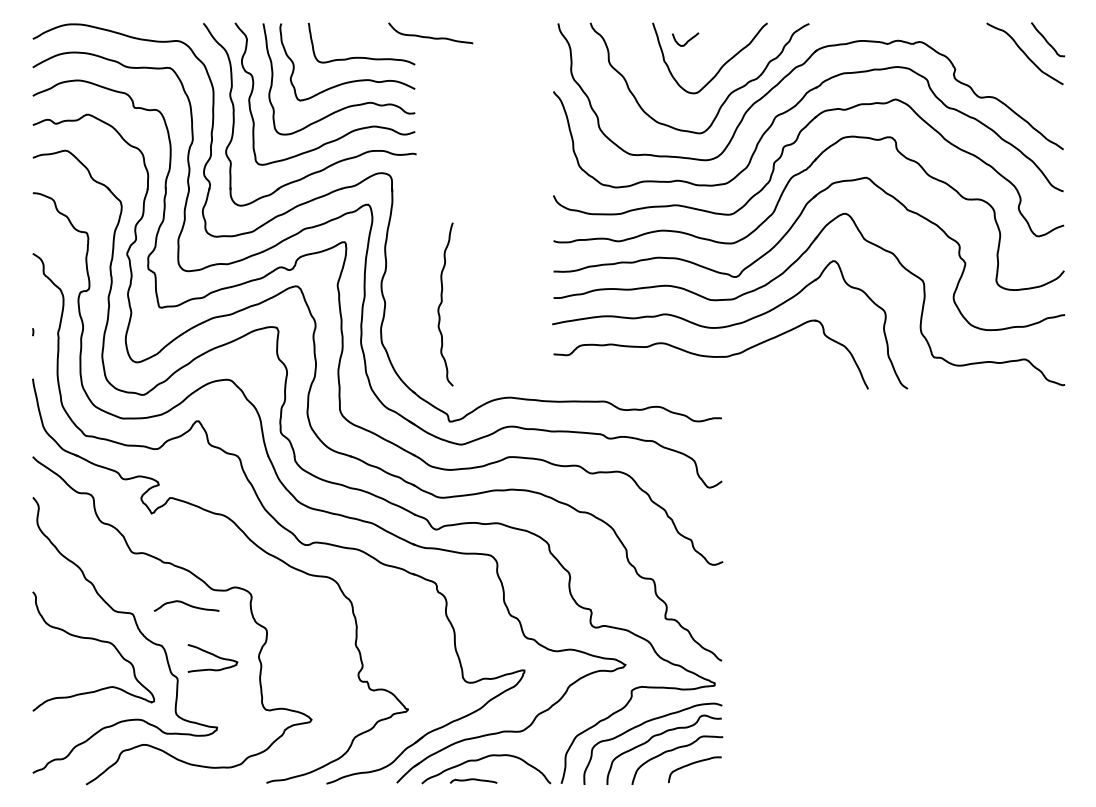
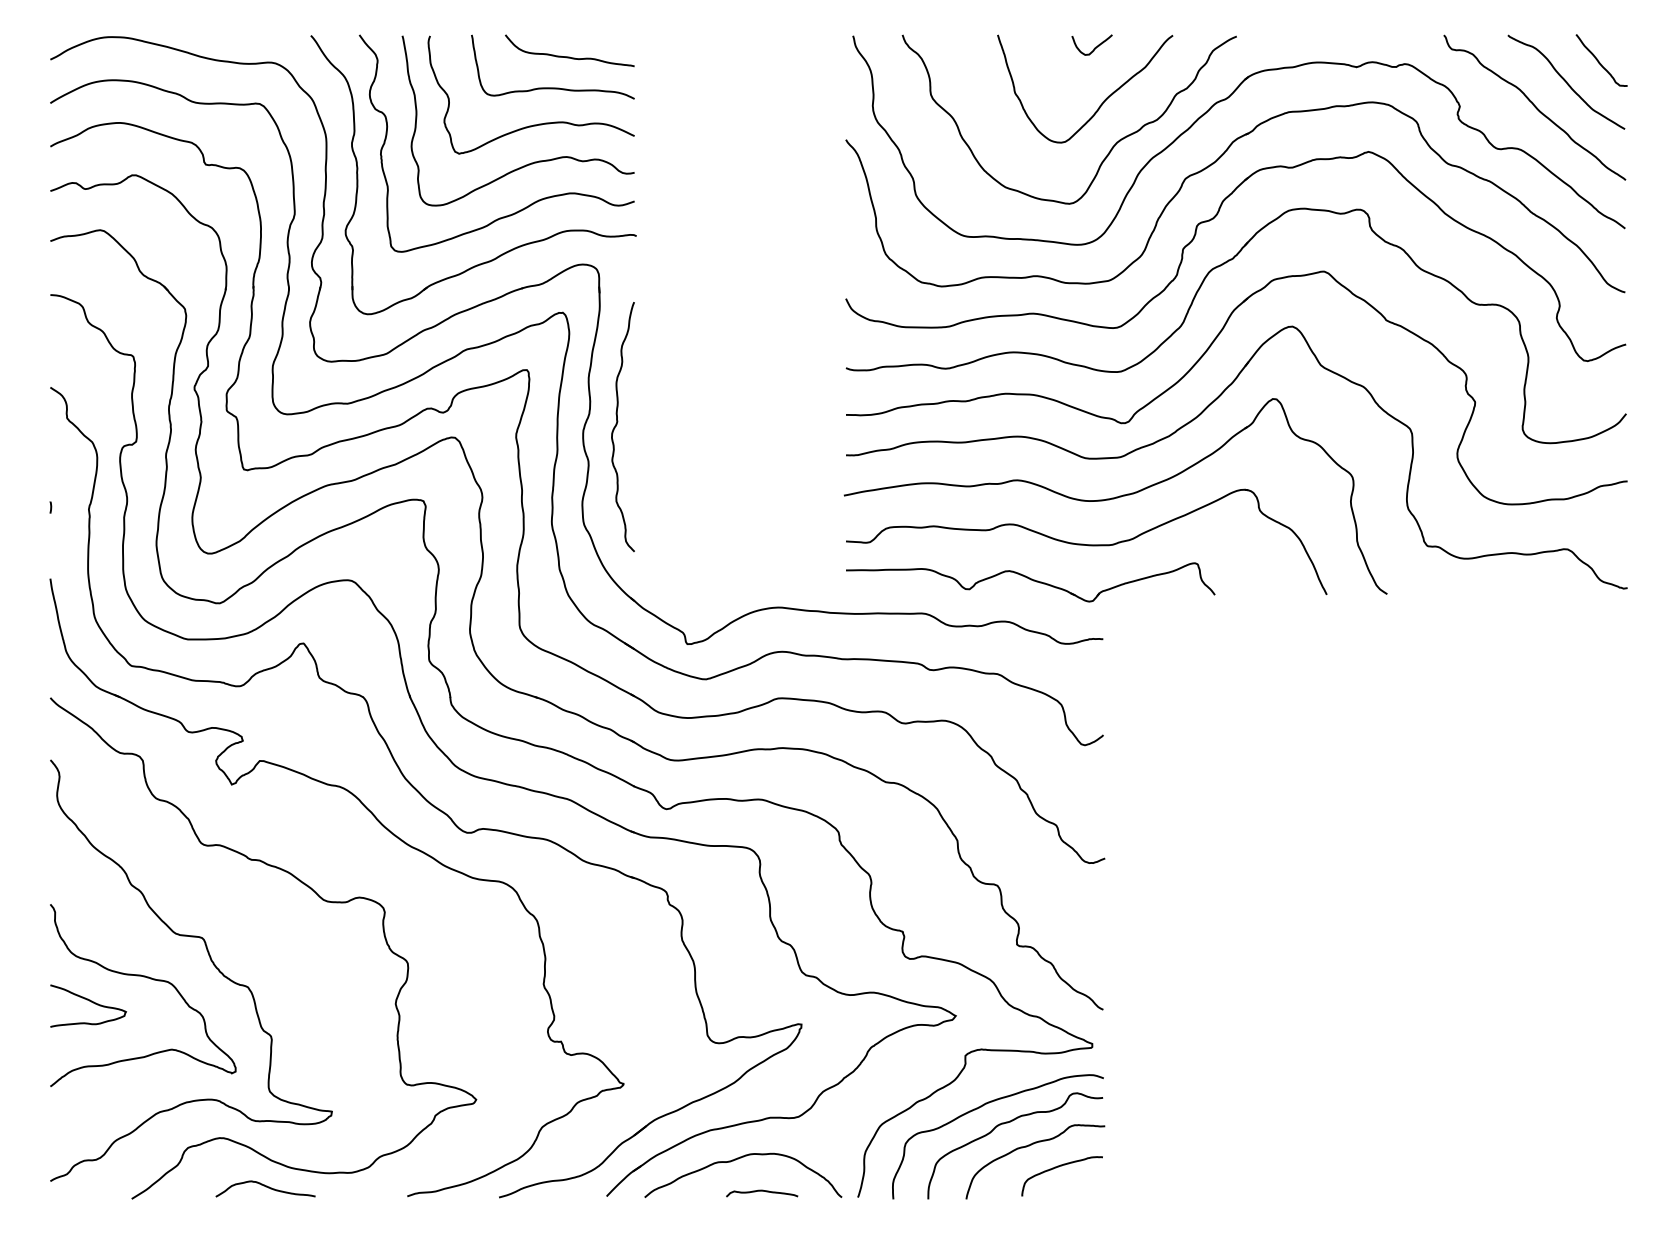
curve: (430, 36) -> (569, 55), moved
curve: (687, 40) -> (1094, 46), moved
curve: (1004, 70) -> (1535, 107), added
curve: (442, 302) -> (618, 423), moved
part: (674, 380) -> (1030, 581), added
curve: (186, 605) -> (265, 1187), moved
curve: (214, 656) -> (91, 1003), moved
curve: (473, 780) -> (761, 1192), moved

